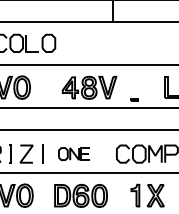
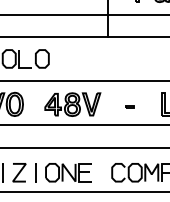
part: (89, 87) -> (72, 104), moved
part: (134, 99) -> (130, 106), moved
part: (73, 153) -> (67, 172), size x1.43

